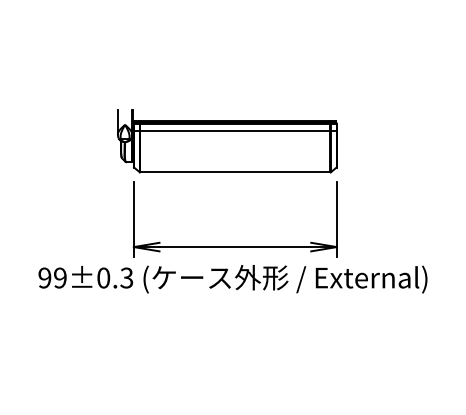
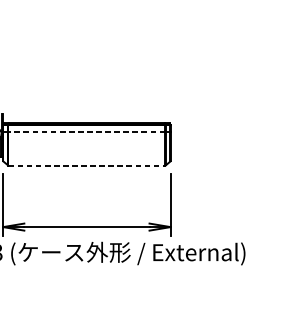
line: (234, 131) -> (86, 131), solid -> dashed
line: (235, 172) -> (87, 165), solid -> dashed

